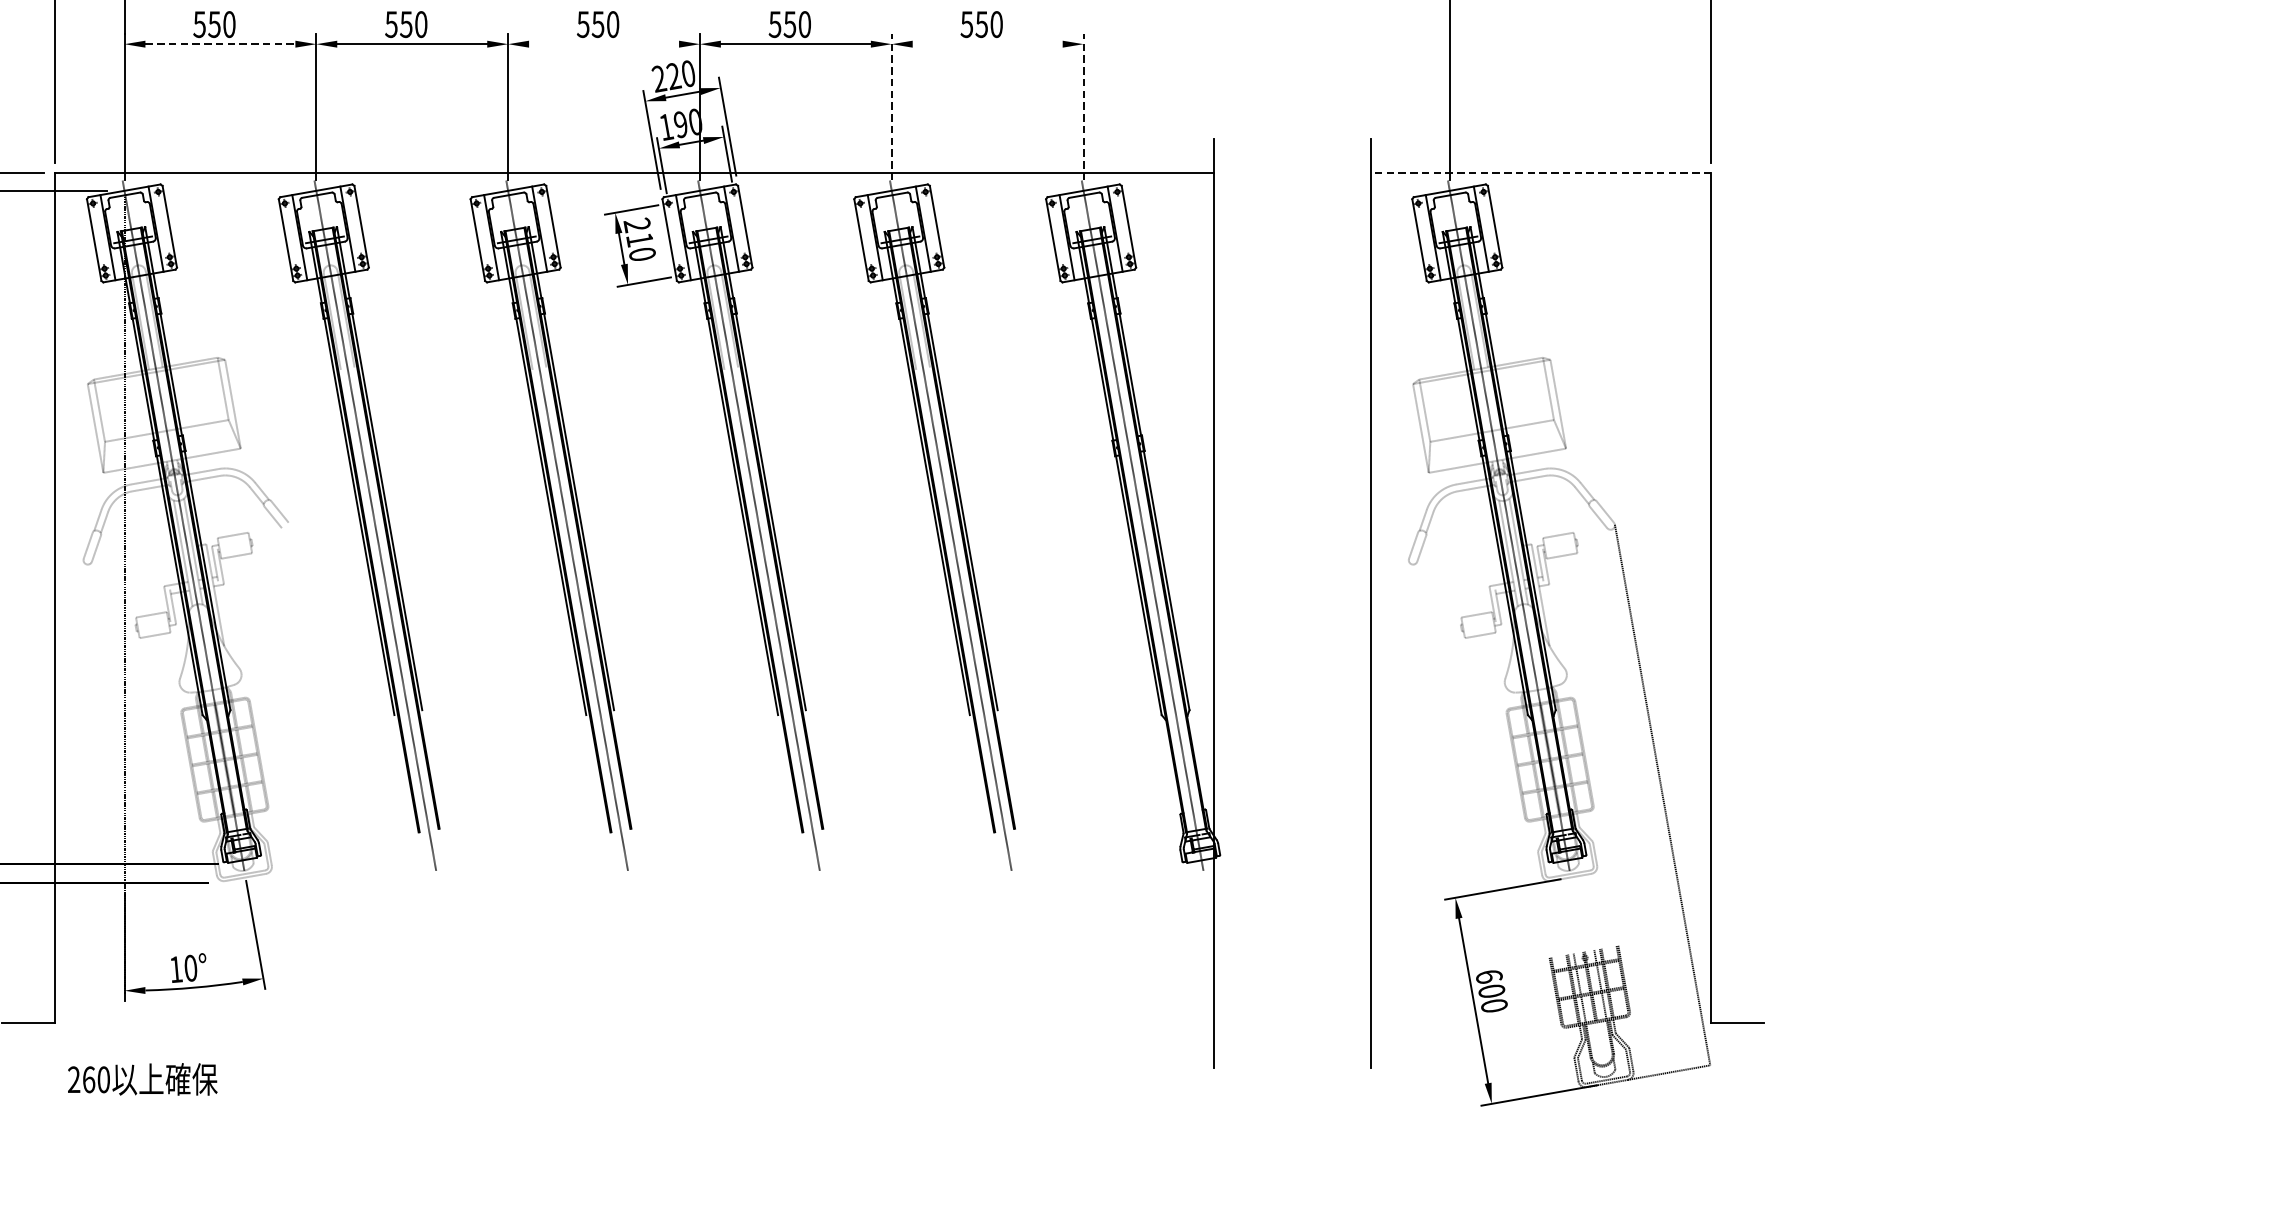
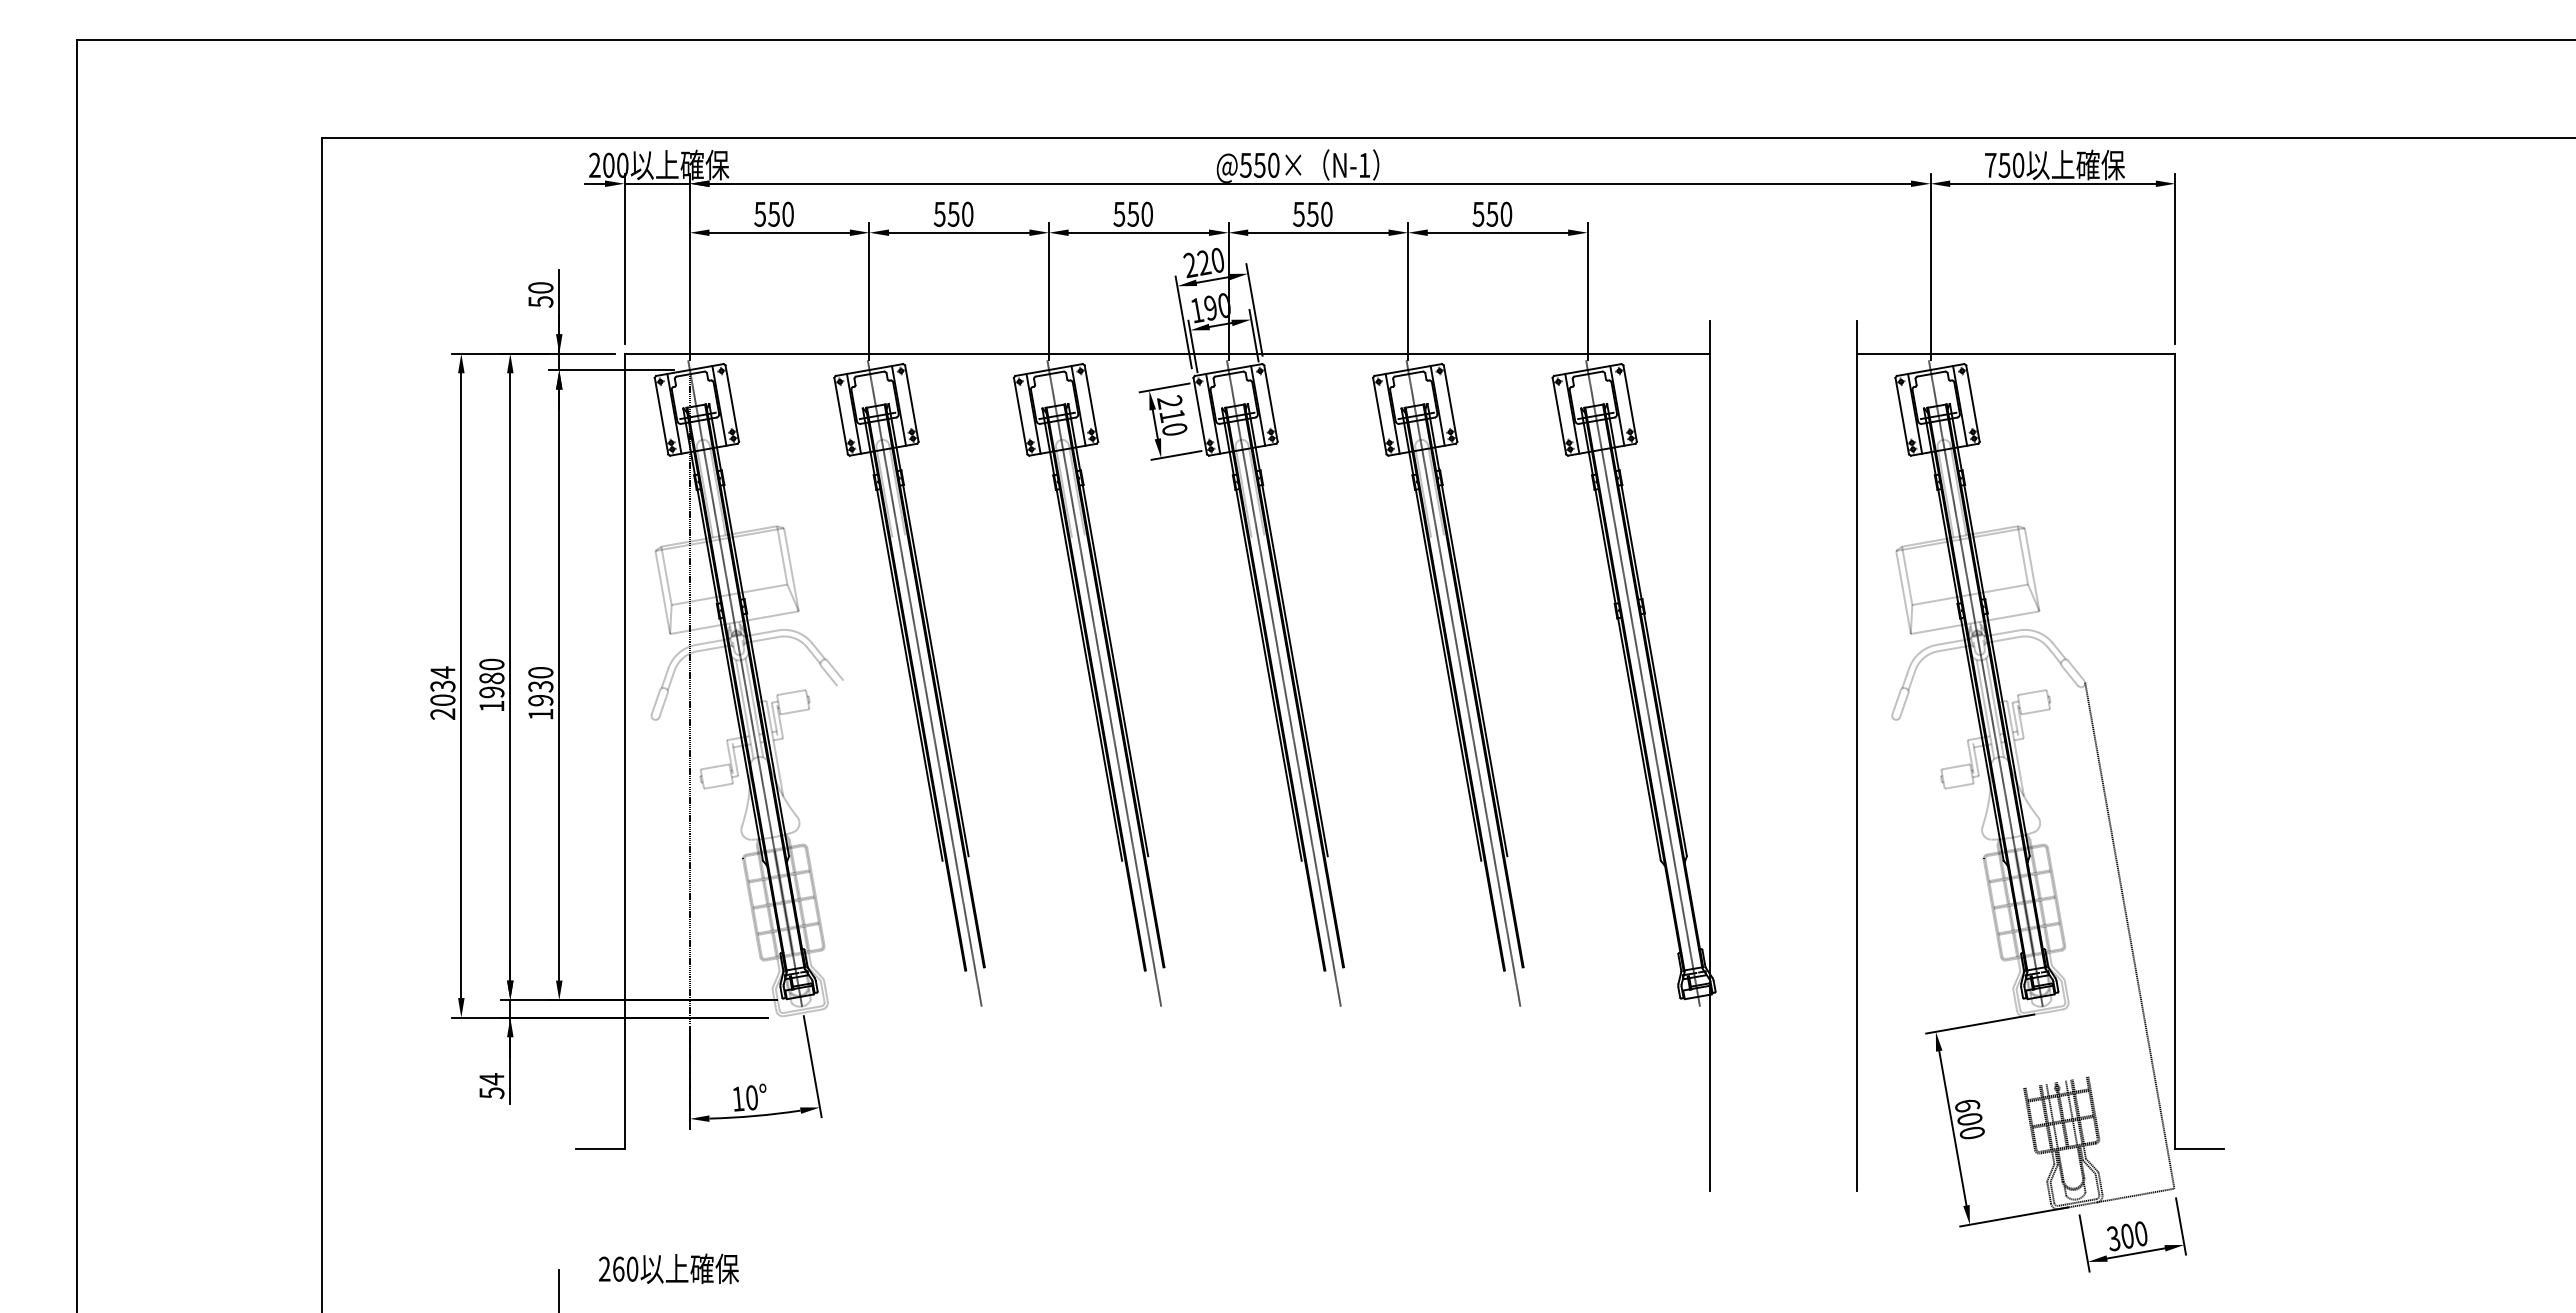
line: (221, 43) -> (780, 232), dashed -> solid
line: (603, 43) -> (1138, 232), added
line: (987, 43) -> (1497, 232), added
line: (892, 106) -> (1408, 291), dashed -> solid
line: (1083, 106) -> (1587, 291), dashed -> solid
line: (1540, 173) -> (2015, 353), dashed -> solid
text: (142, 1079) -> (668, 1268), moved
part: (1665, 1114) -> (2132, 1234), added

